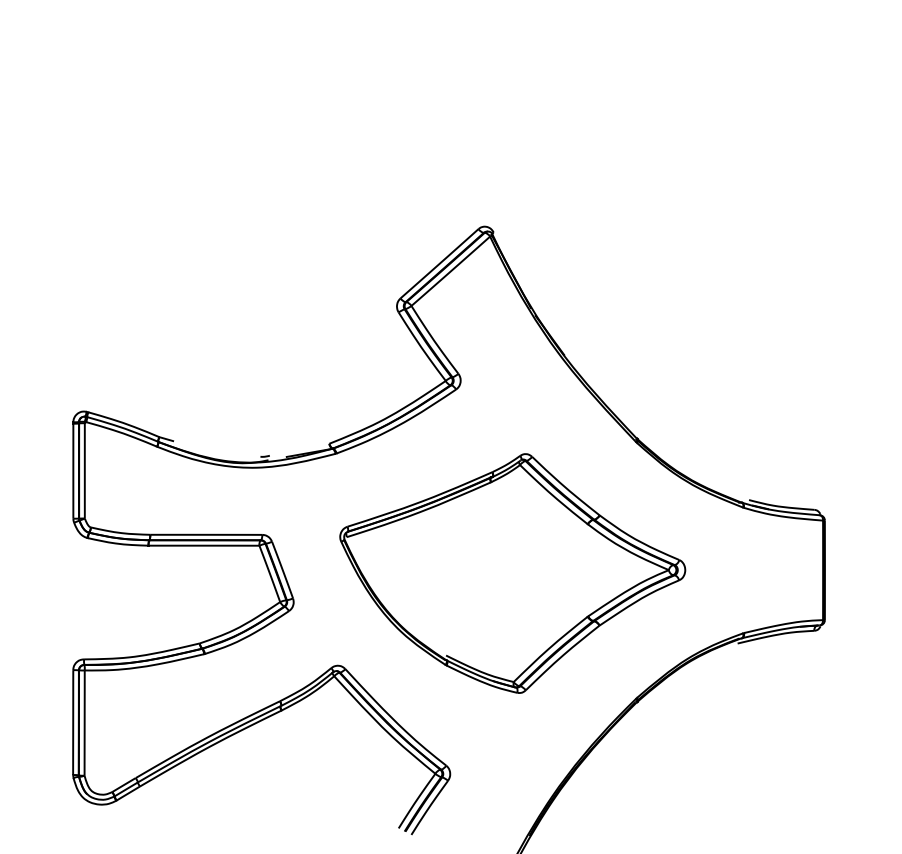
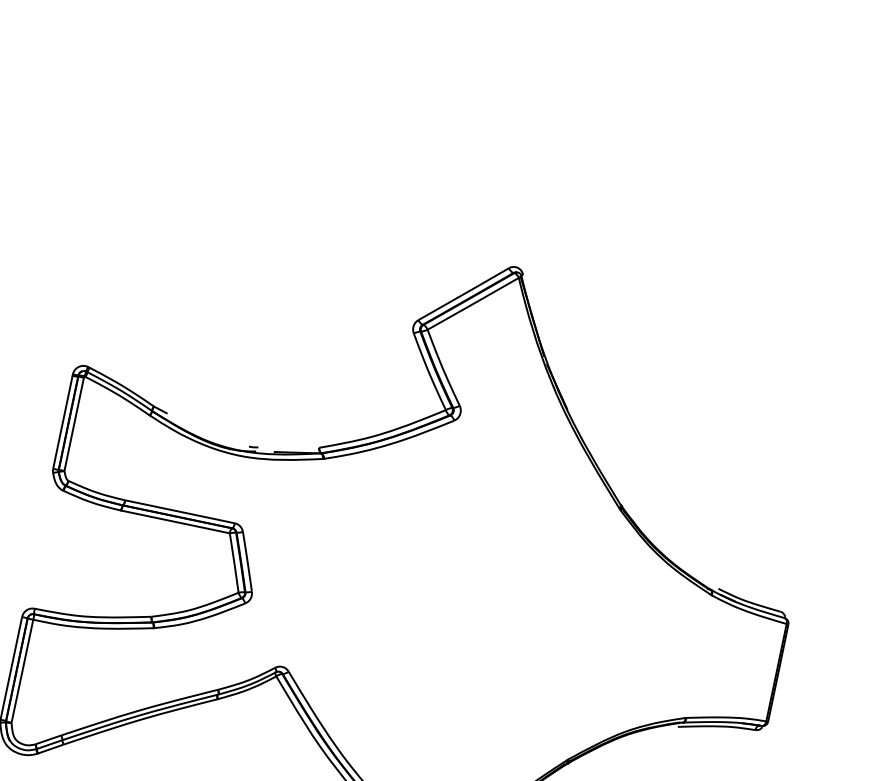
part: (512, 573) -> (471, 612), removed

